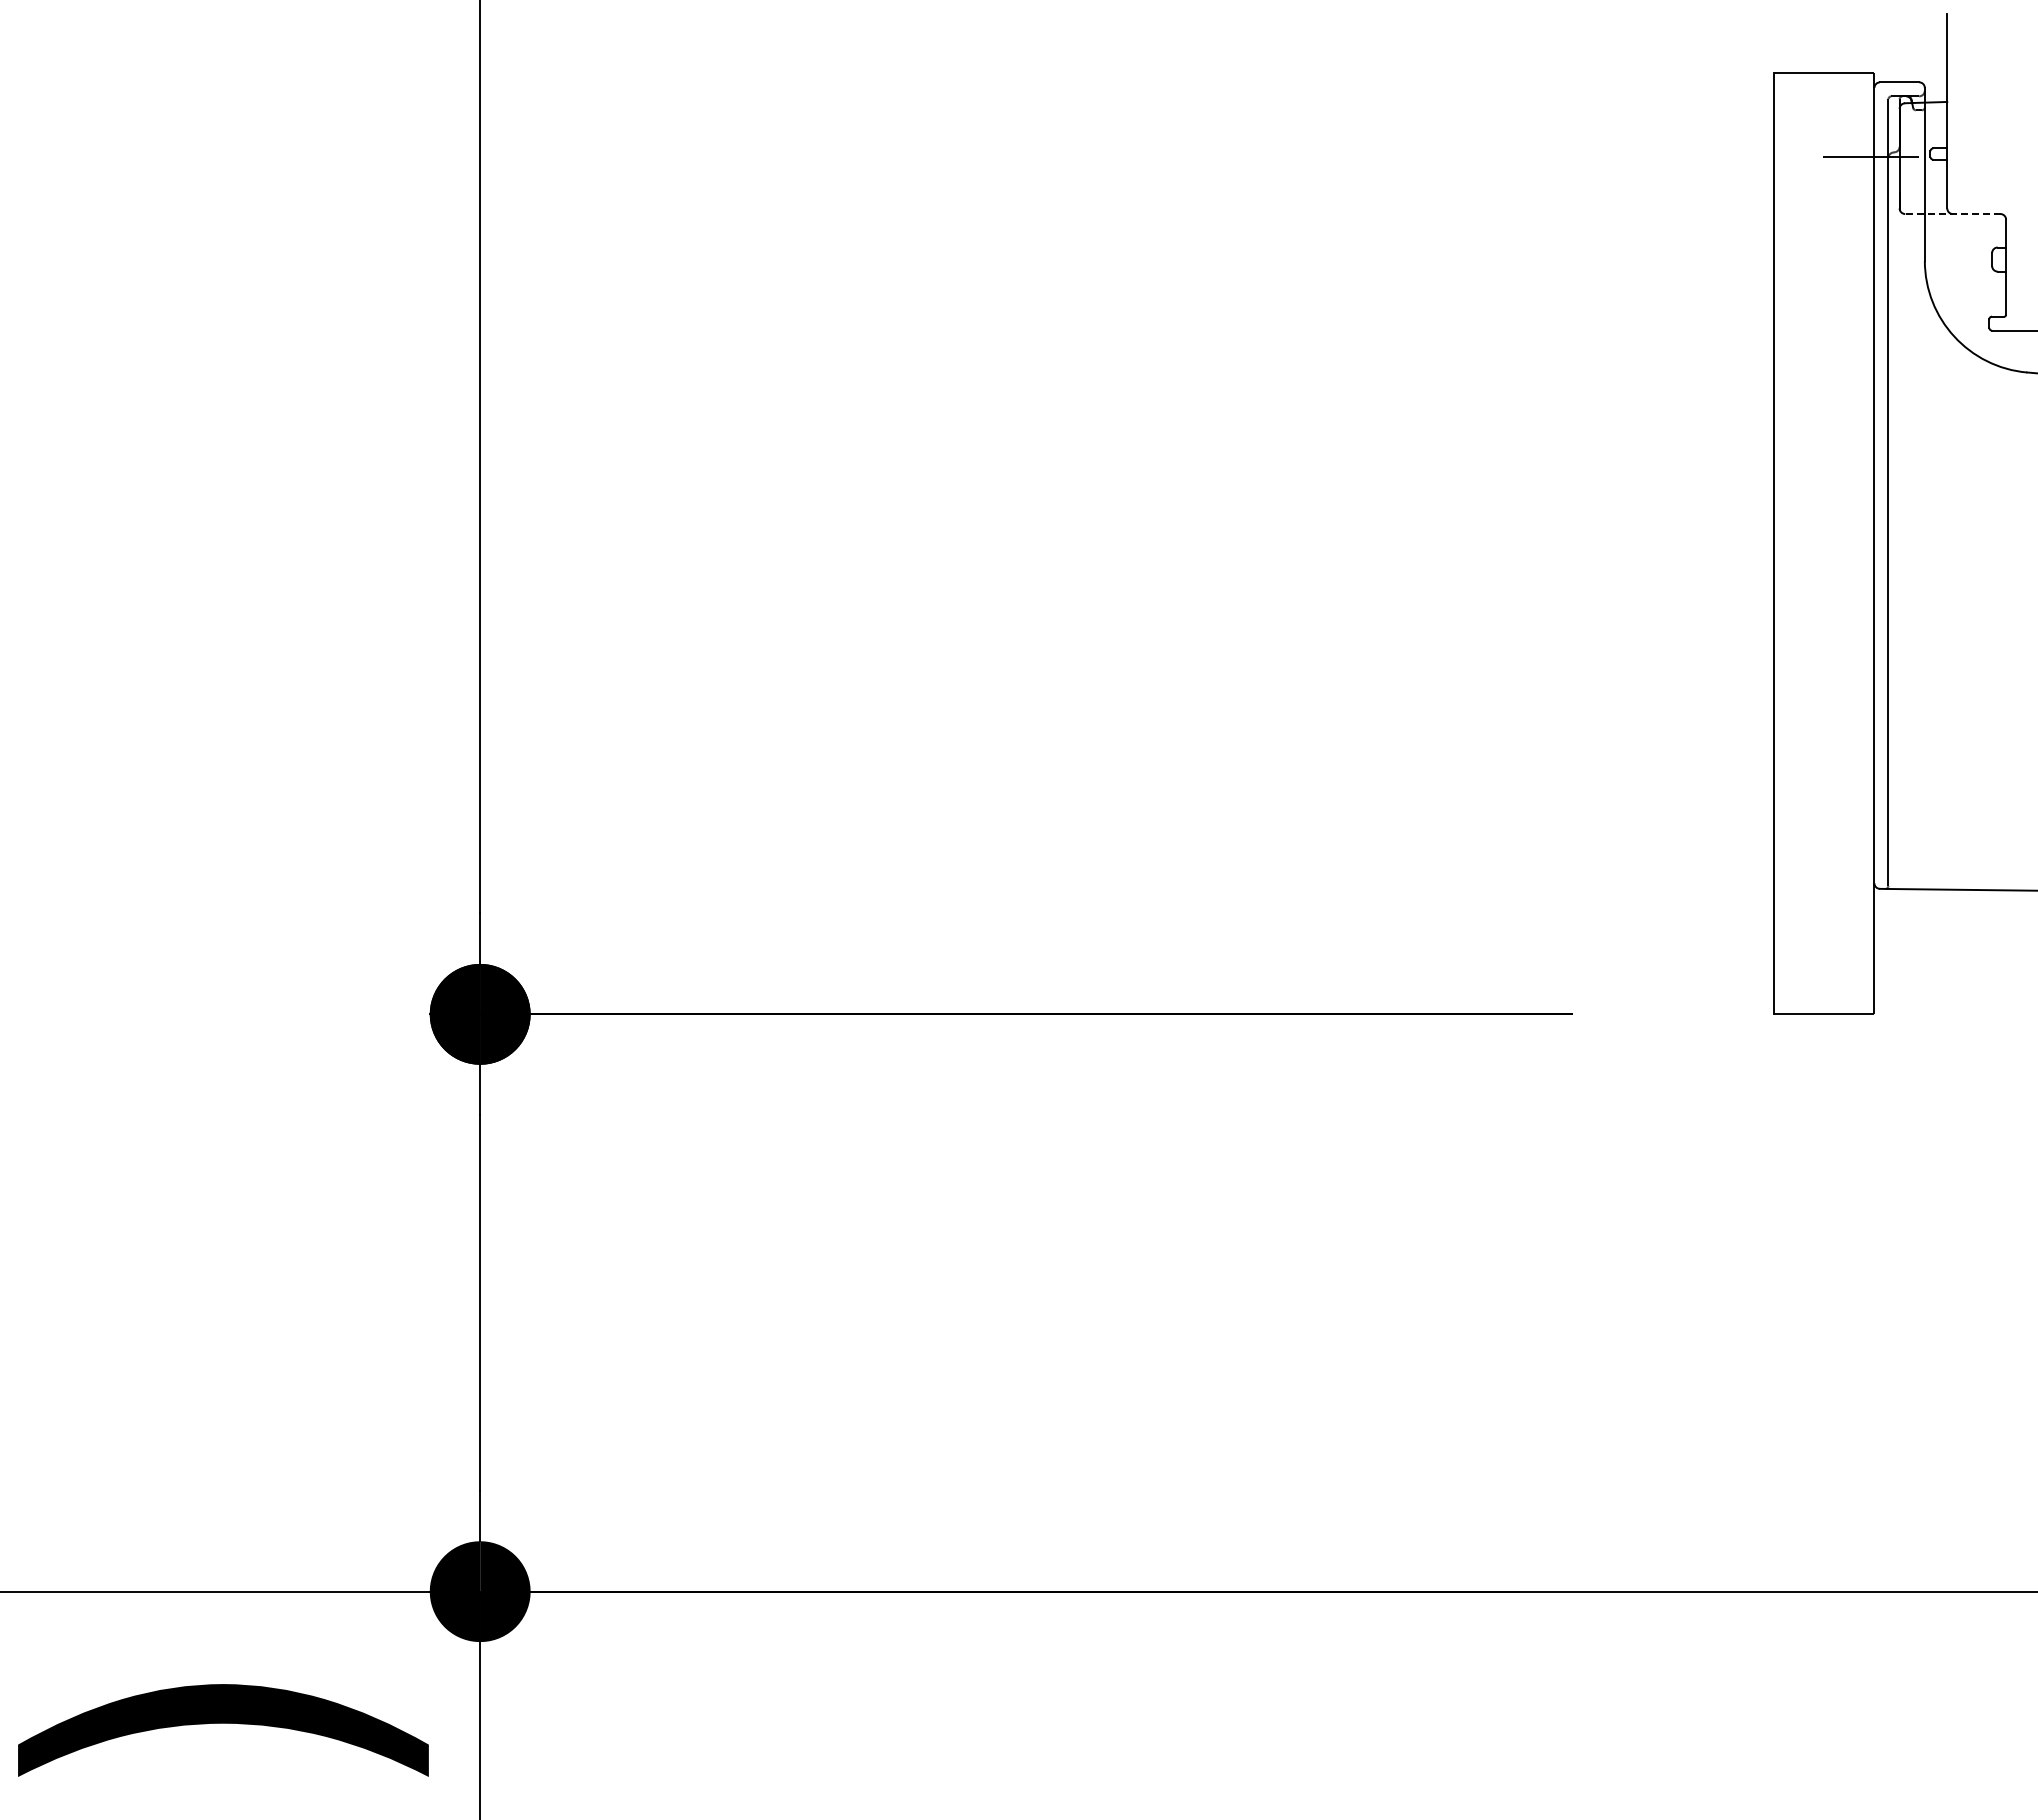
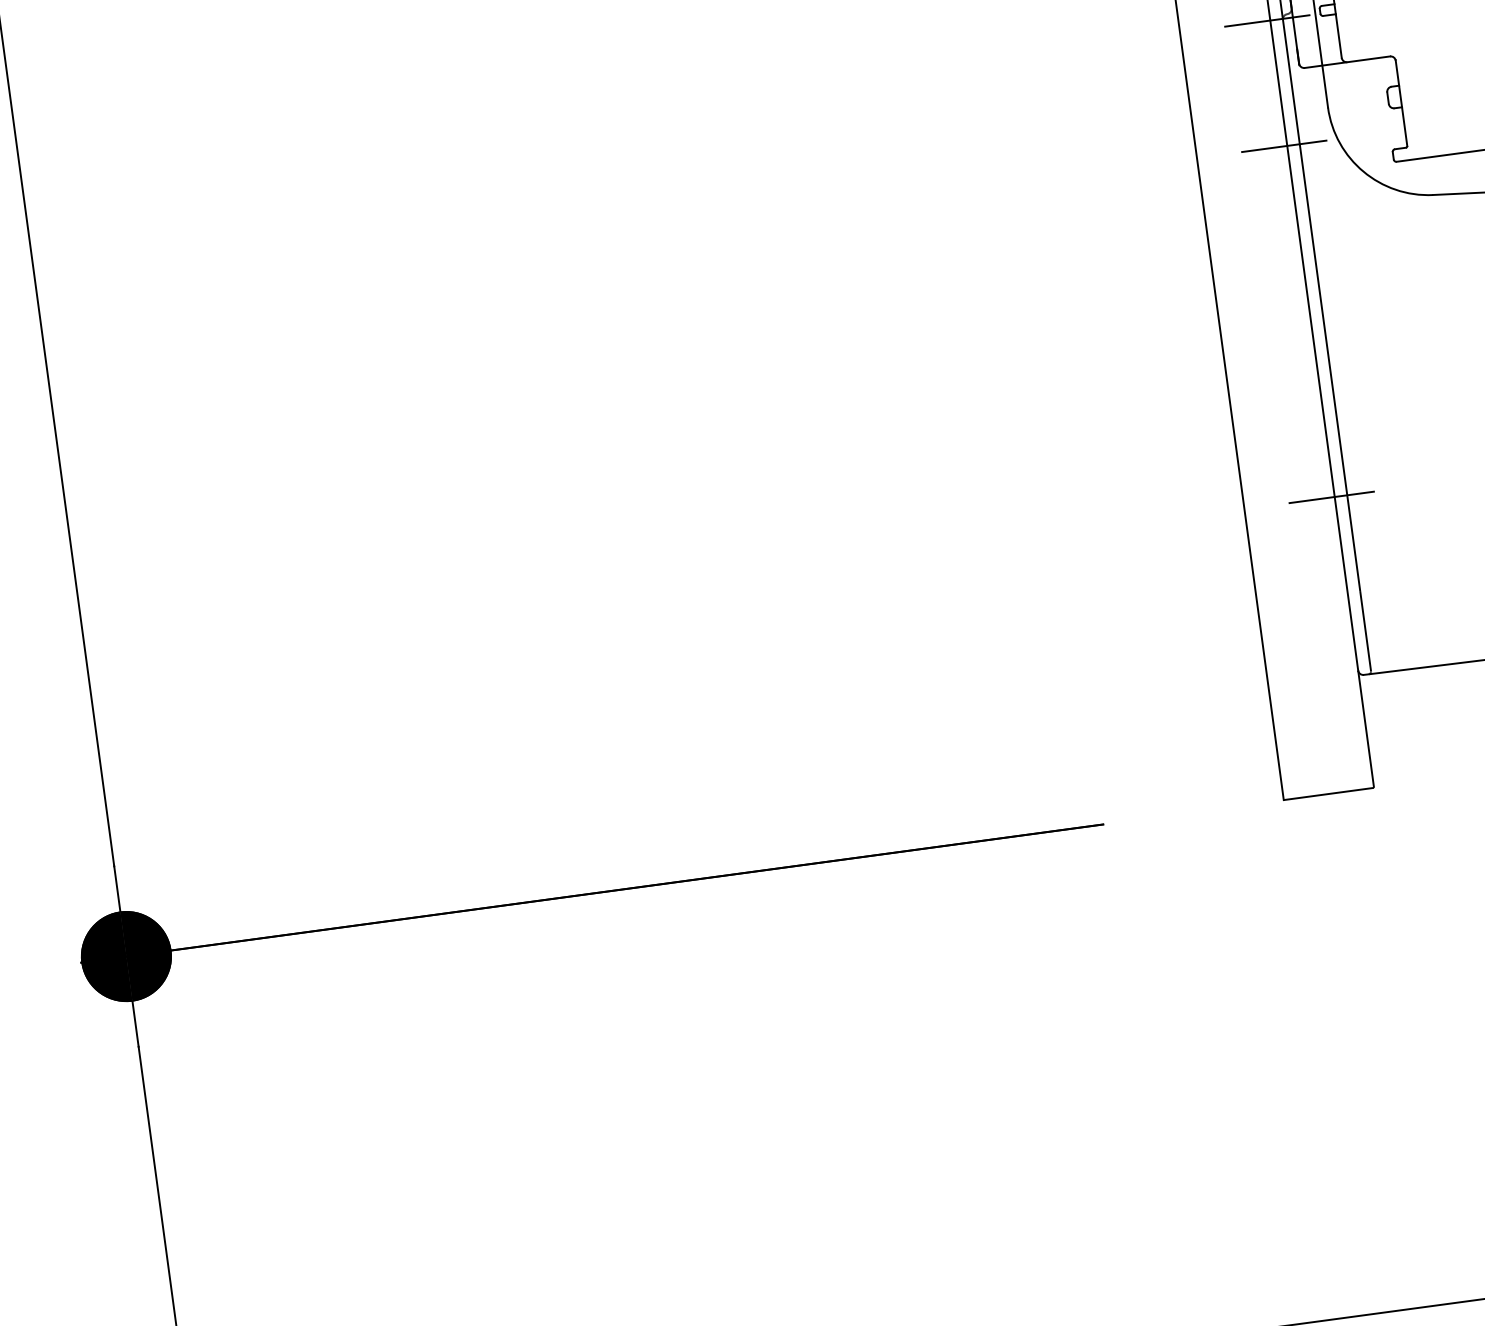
line: (1952, 214) -> (1347, 62), dashed -> solid
line: (1870, 297) -> (1283, 146), added
line: (1870, 689) -> (1331, 497), added

